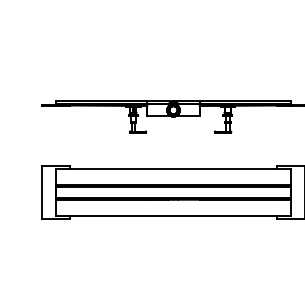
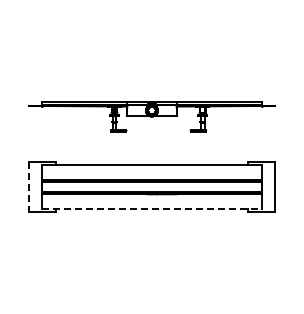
line: (42, 192) -> (29, 187), solid -> dashed
line: (174, 216) -> (152, 209), solid -> dashed

